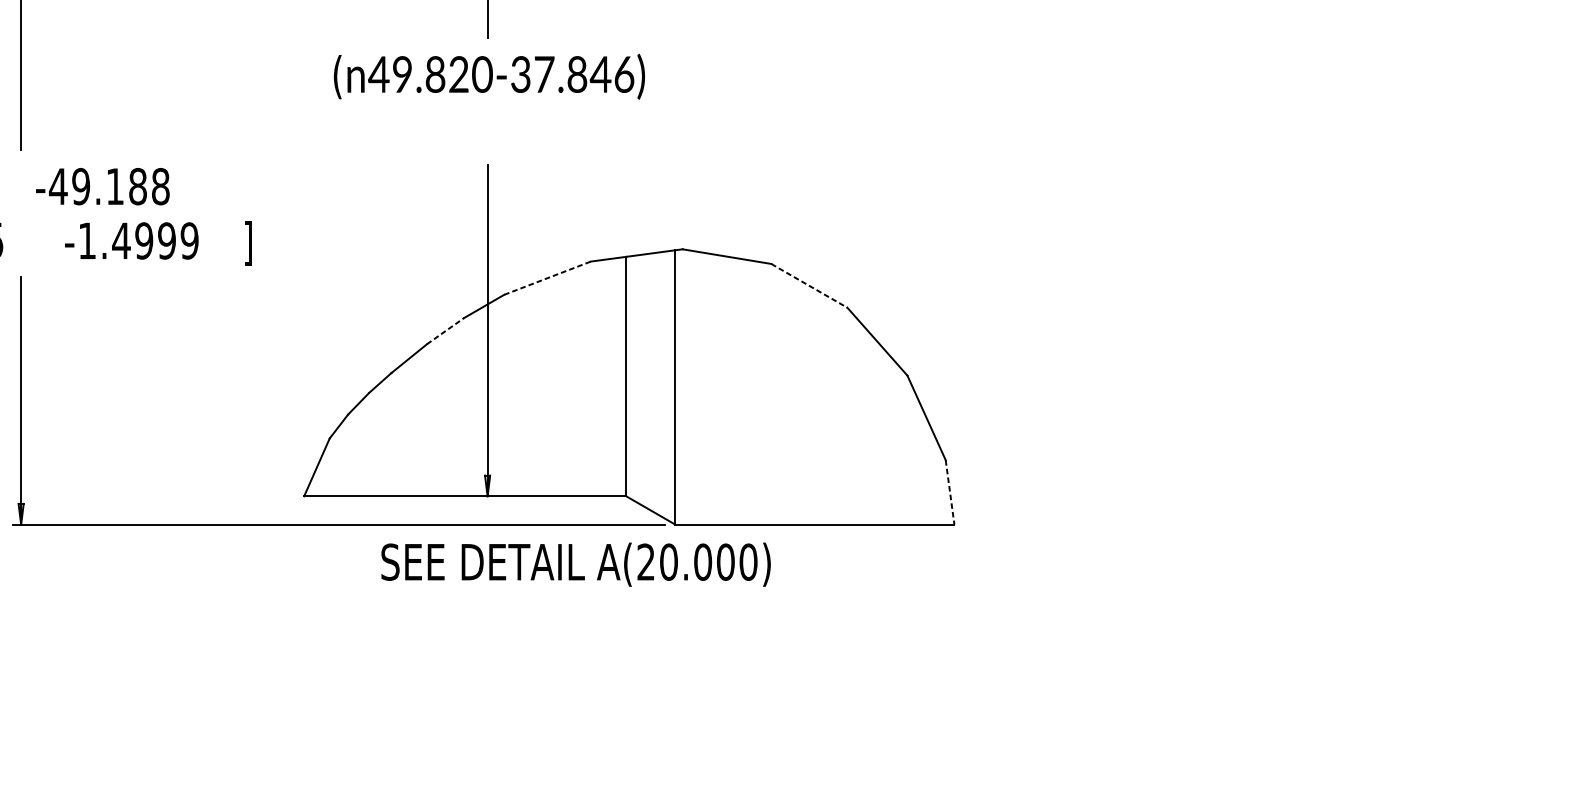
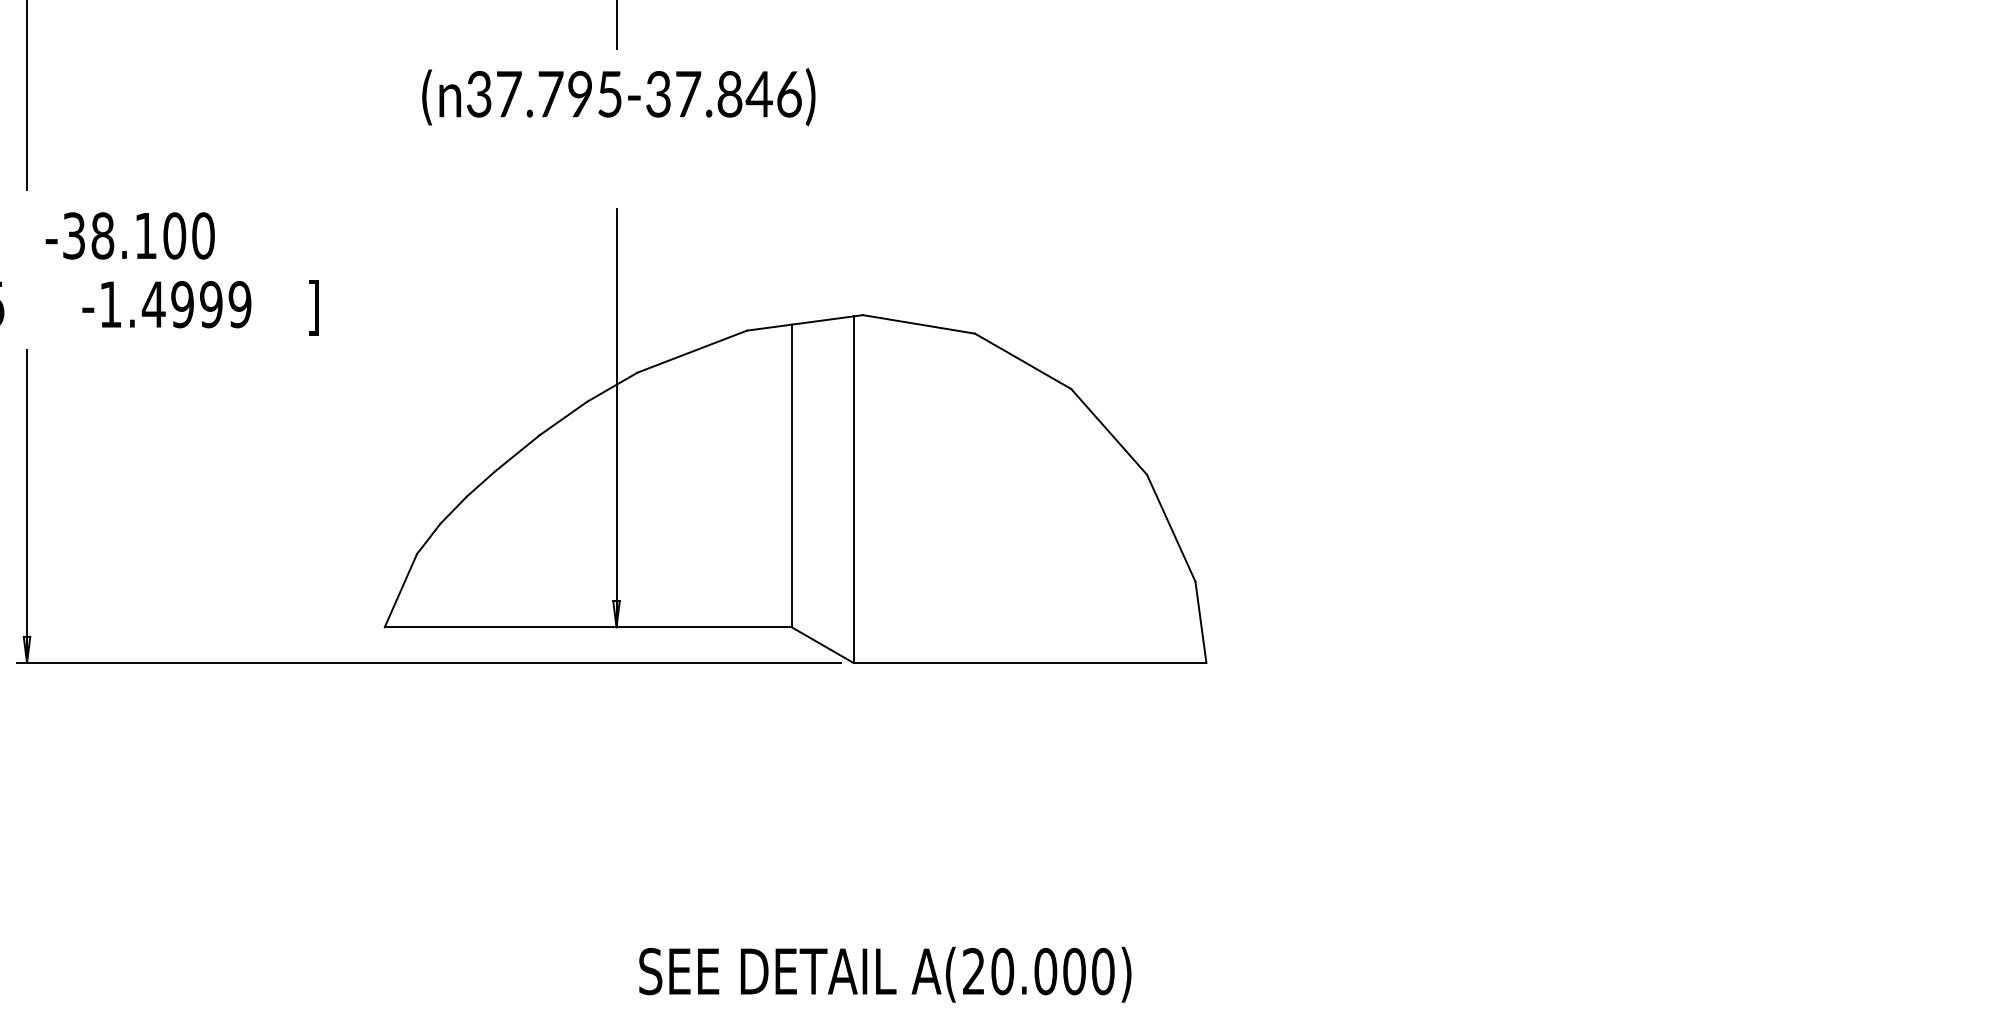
text: (430, 74) -> (544, 94), 49.820-37.846) -> 37.795-37.846)
text: (109, 186) -> (138, 235), -49.188 -> -38.100
line: (547, 278) -> (692, 351), dashed -> solid
line: (809, 285) -> (1023, 361), dashed -> solid
line: (445, 331) -> (563, 418), dashed -> solid
line: (950, 492) -> (1201, 622), dashed -> solid
text: (576, 564) -> (885, 974), moved

